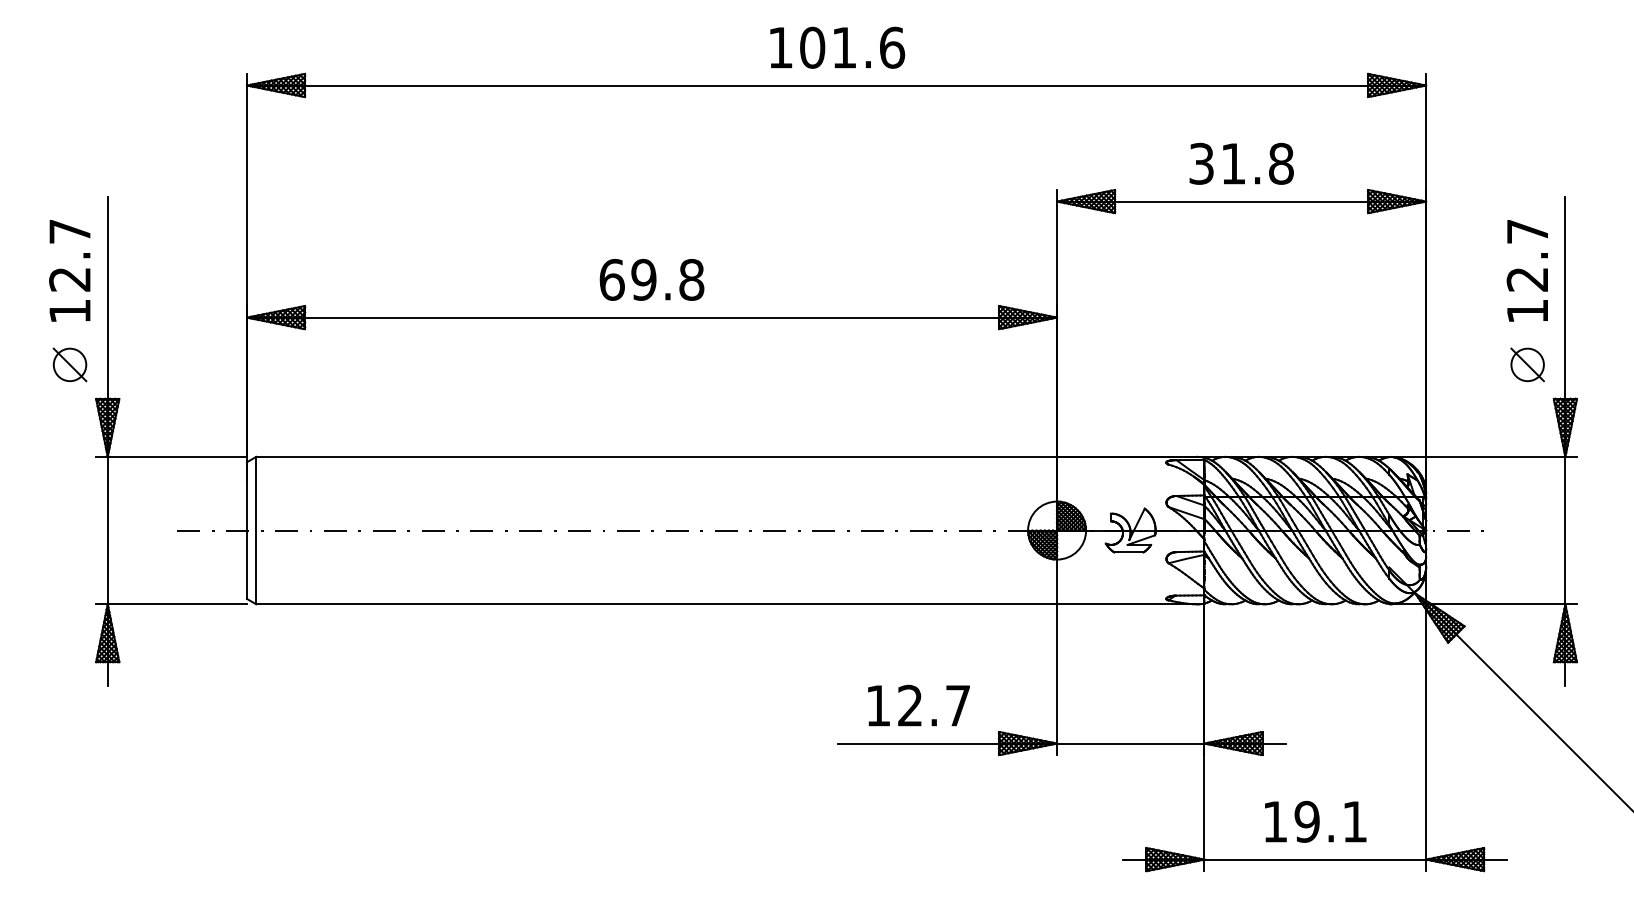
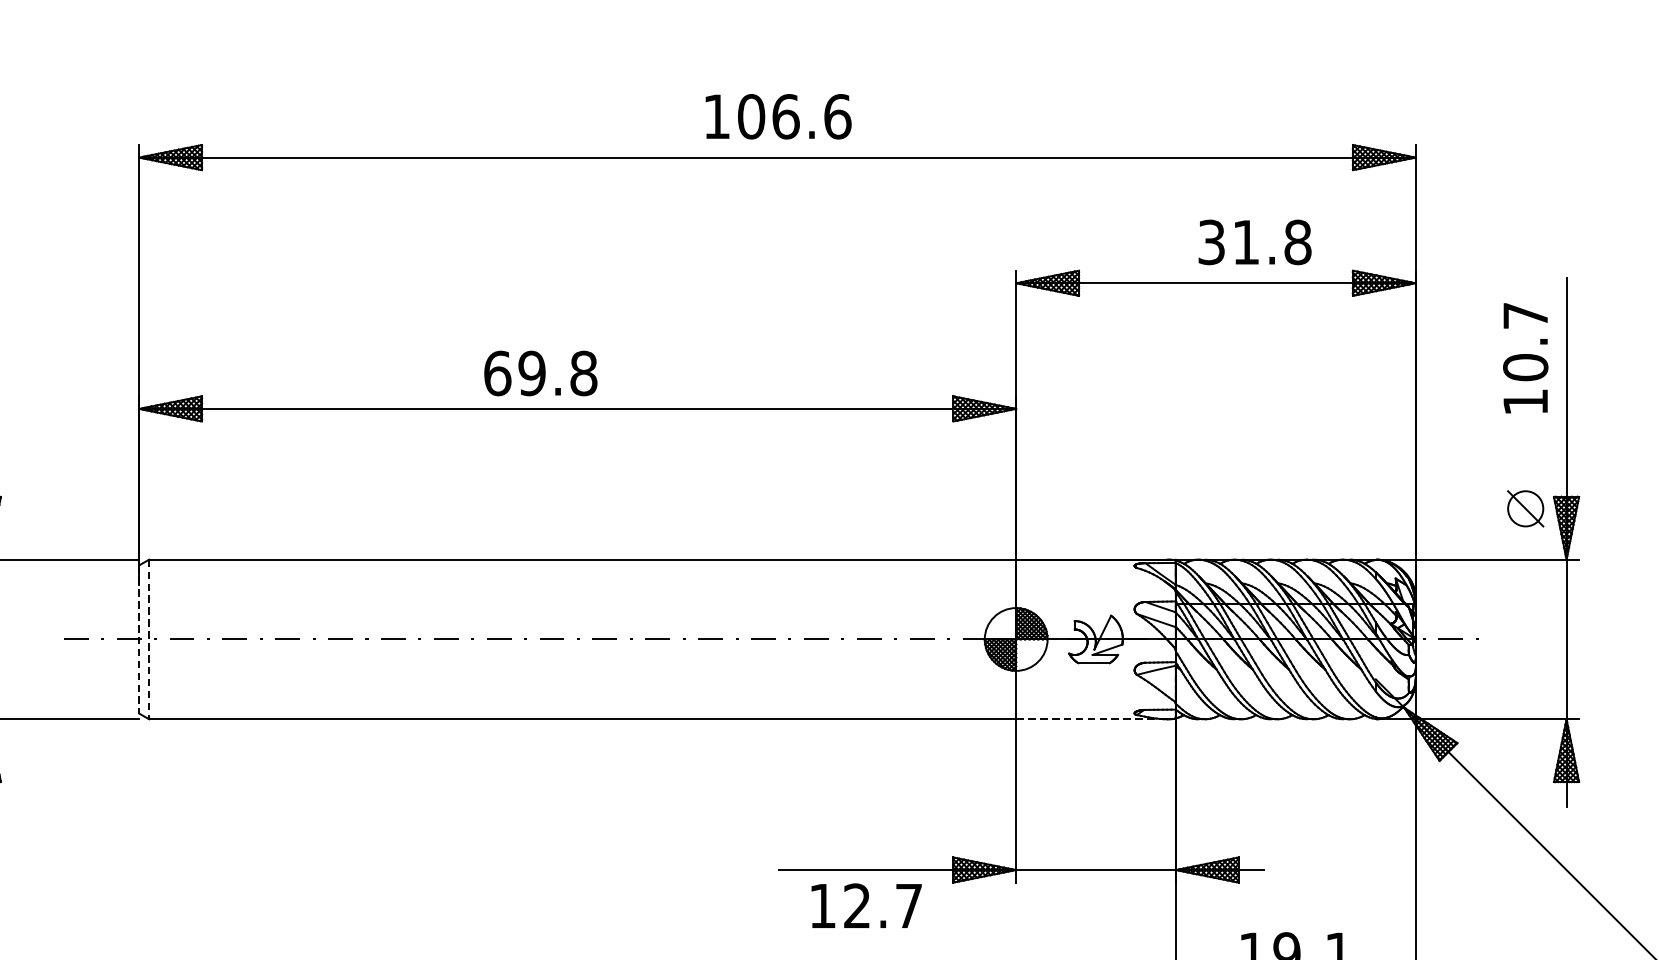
text: (844, 47) -> (786, 116), 101.6 -> 106.6
text: (1241, 163) -> (1254, 242), moved
text: (1527, 278) -> (1525, 366), 12.7 -> 10.7
text: (651, 279) -> (540, 373), moved
part: (1527, 364) -> (1525, 508), moved
line: (256, 530) -> (149, 639), solid -> dashed
line: (247, 531) -> (139, 640), solid -> dashed
line: (1126, 604) -> (1091, 719), solid -> dashed
text: (918, 705) -> (866, 905), moved

